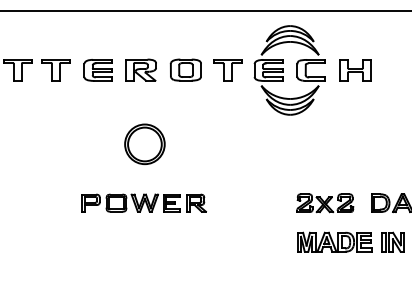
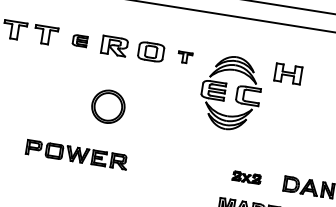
part: (97, 70) -> (79, 40), size x0.6
part: (227, 70) -> (184, 57), size x0.6
part: (289, 70) -> (230, 93), moved
part: (143, 202) -> (76, 154), moved
part: (325, 203) -> (247, 177), size x0.6

